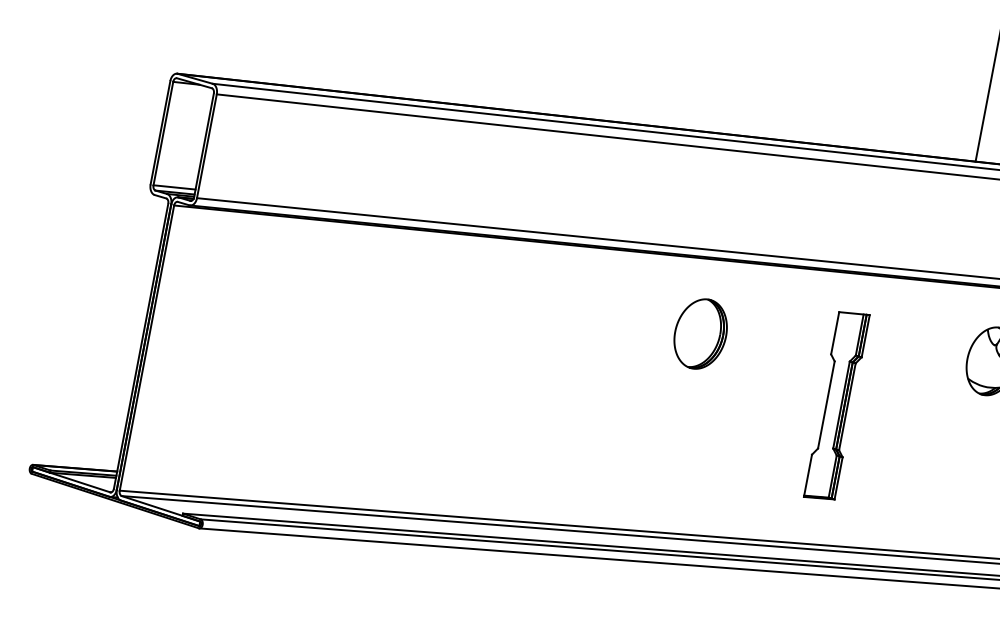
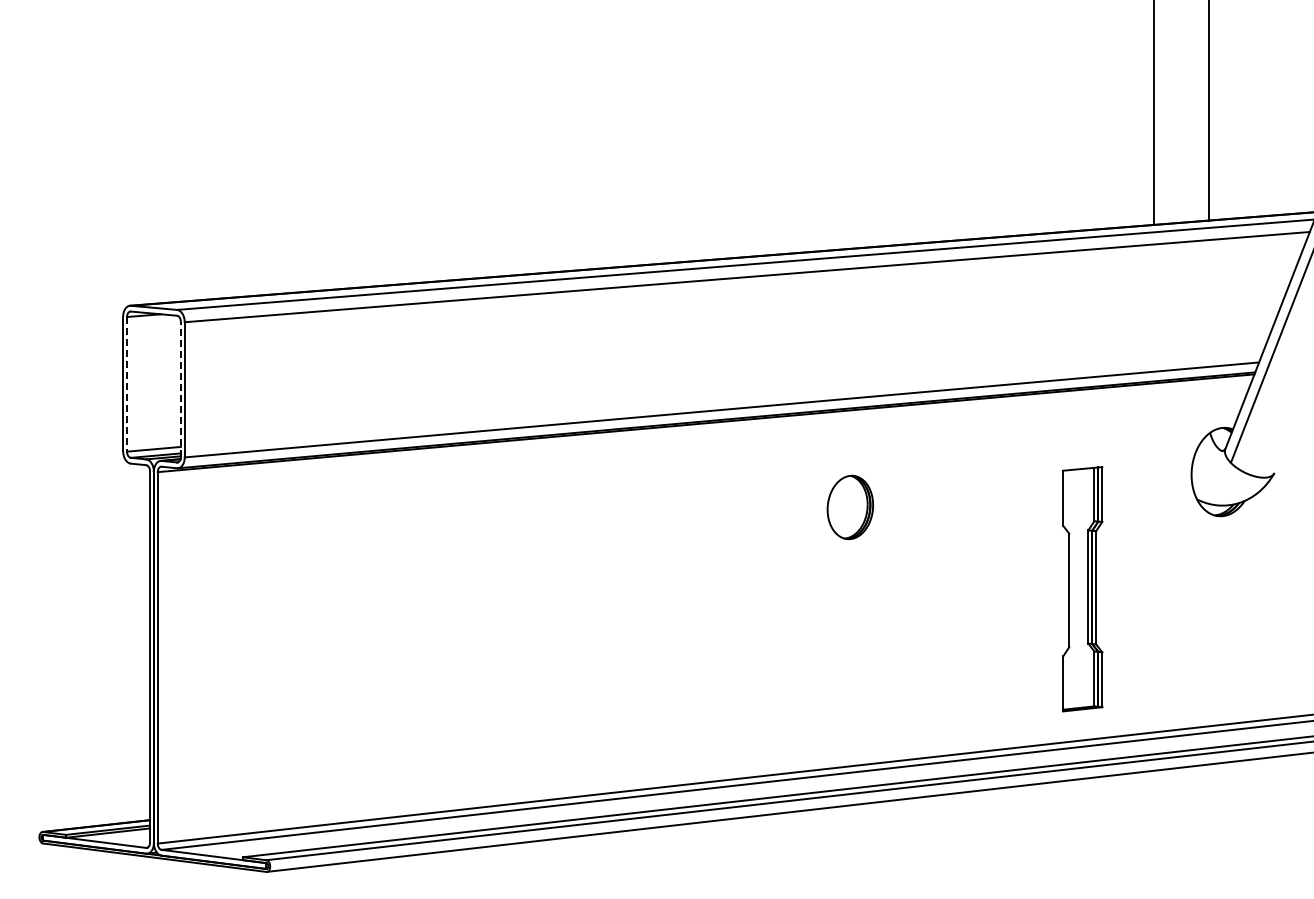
line: (163, 133) -> (127, 384), solid -> dashed
line: (203, 145) -> (180, 389), solid -> dashed
part: (700, 334) -> (850, 507), size x0.7
part: (836, 406) -> (1082, 589), moved

